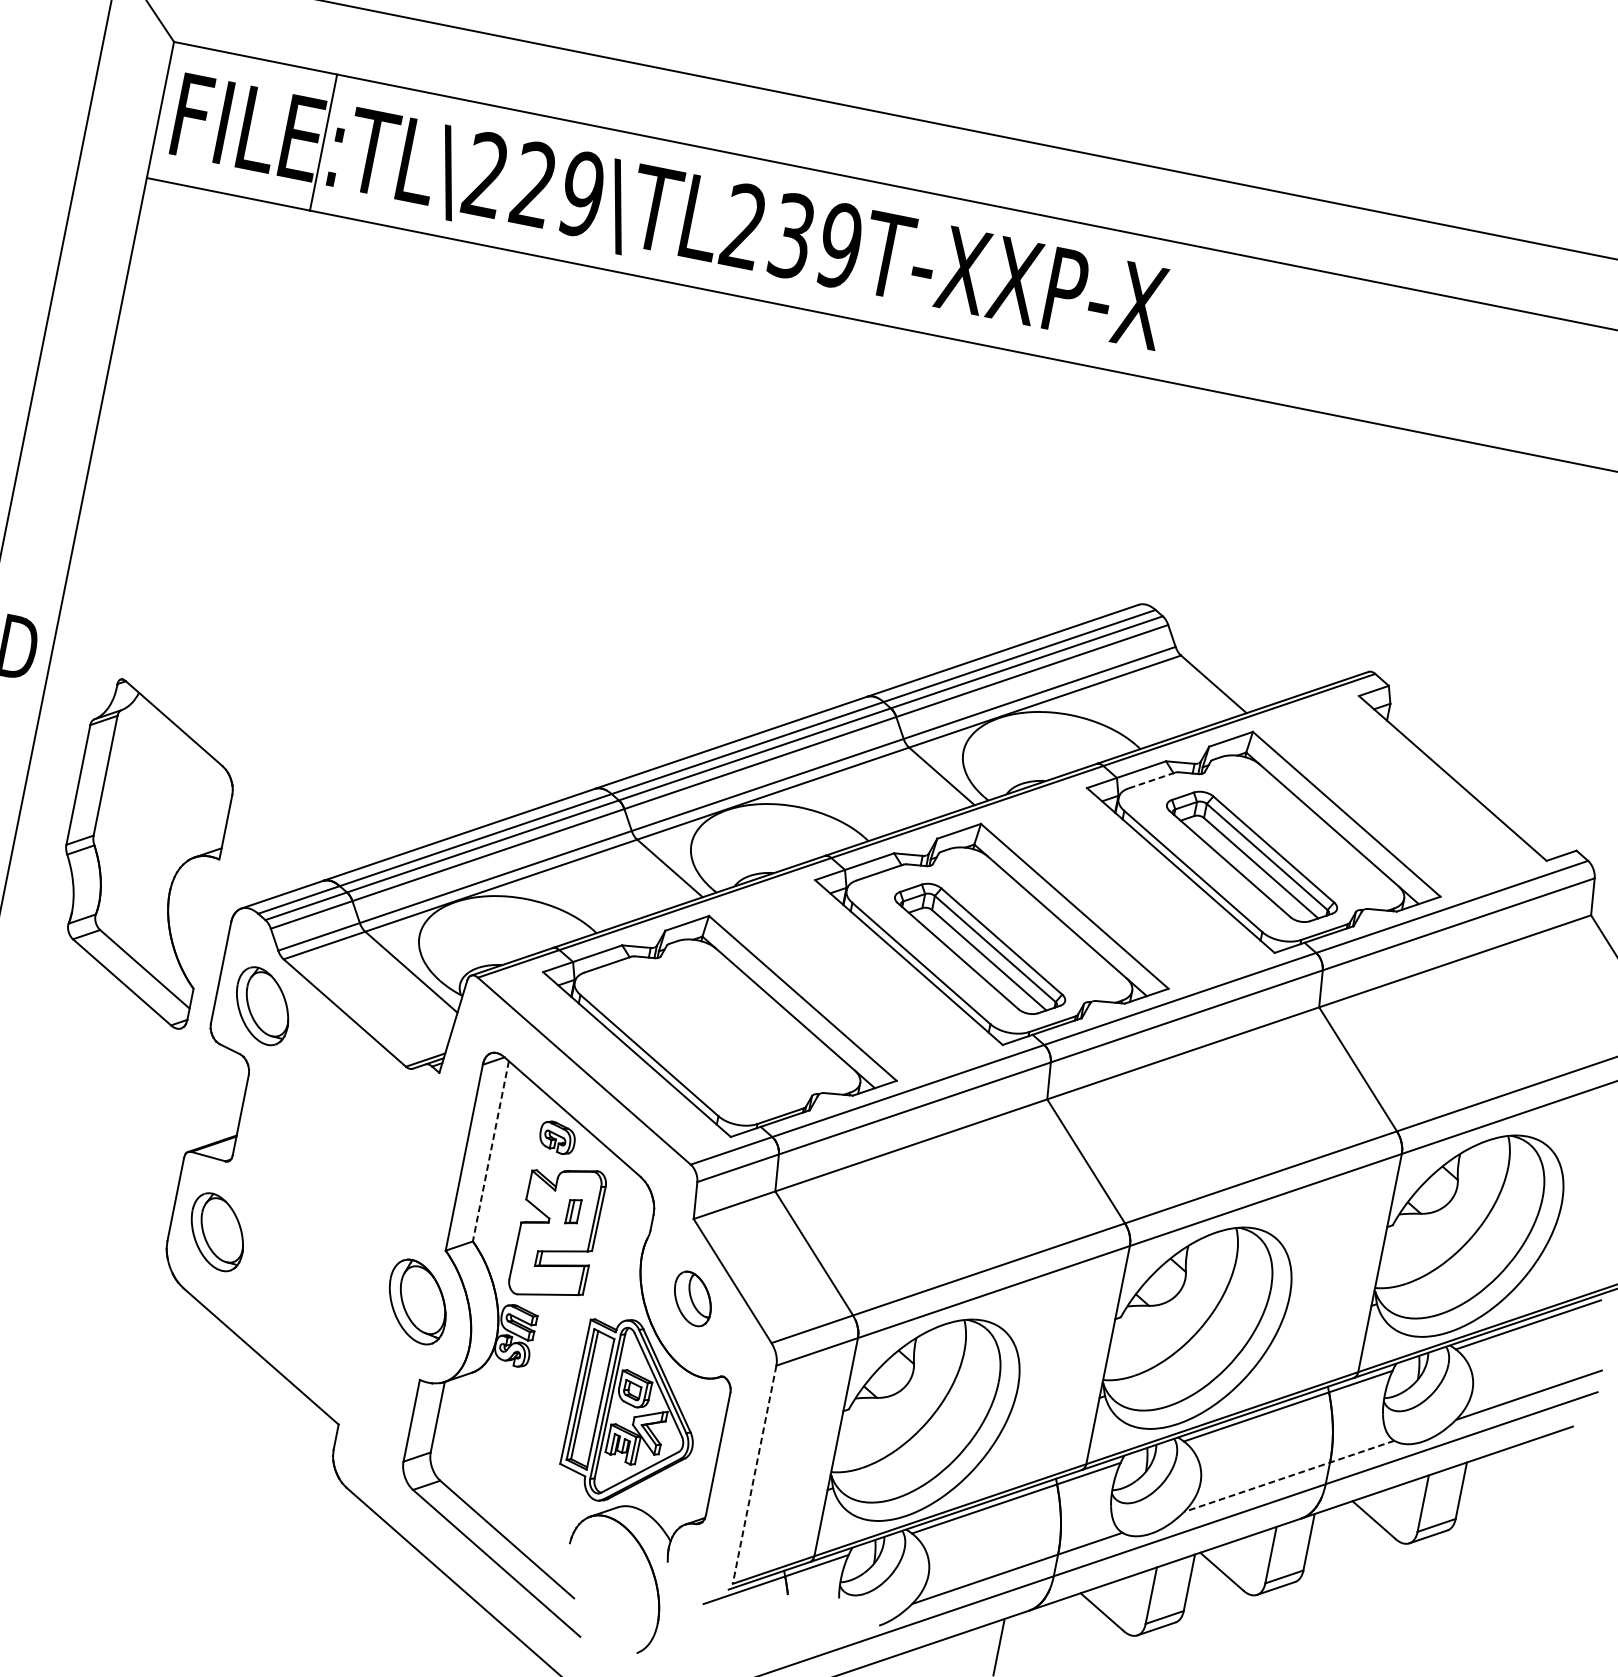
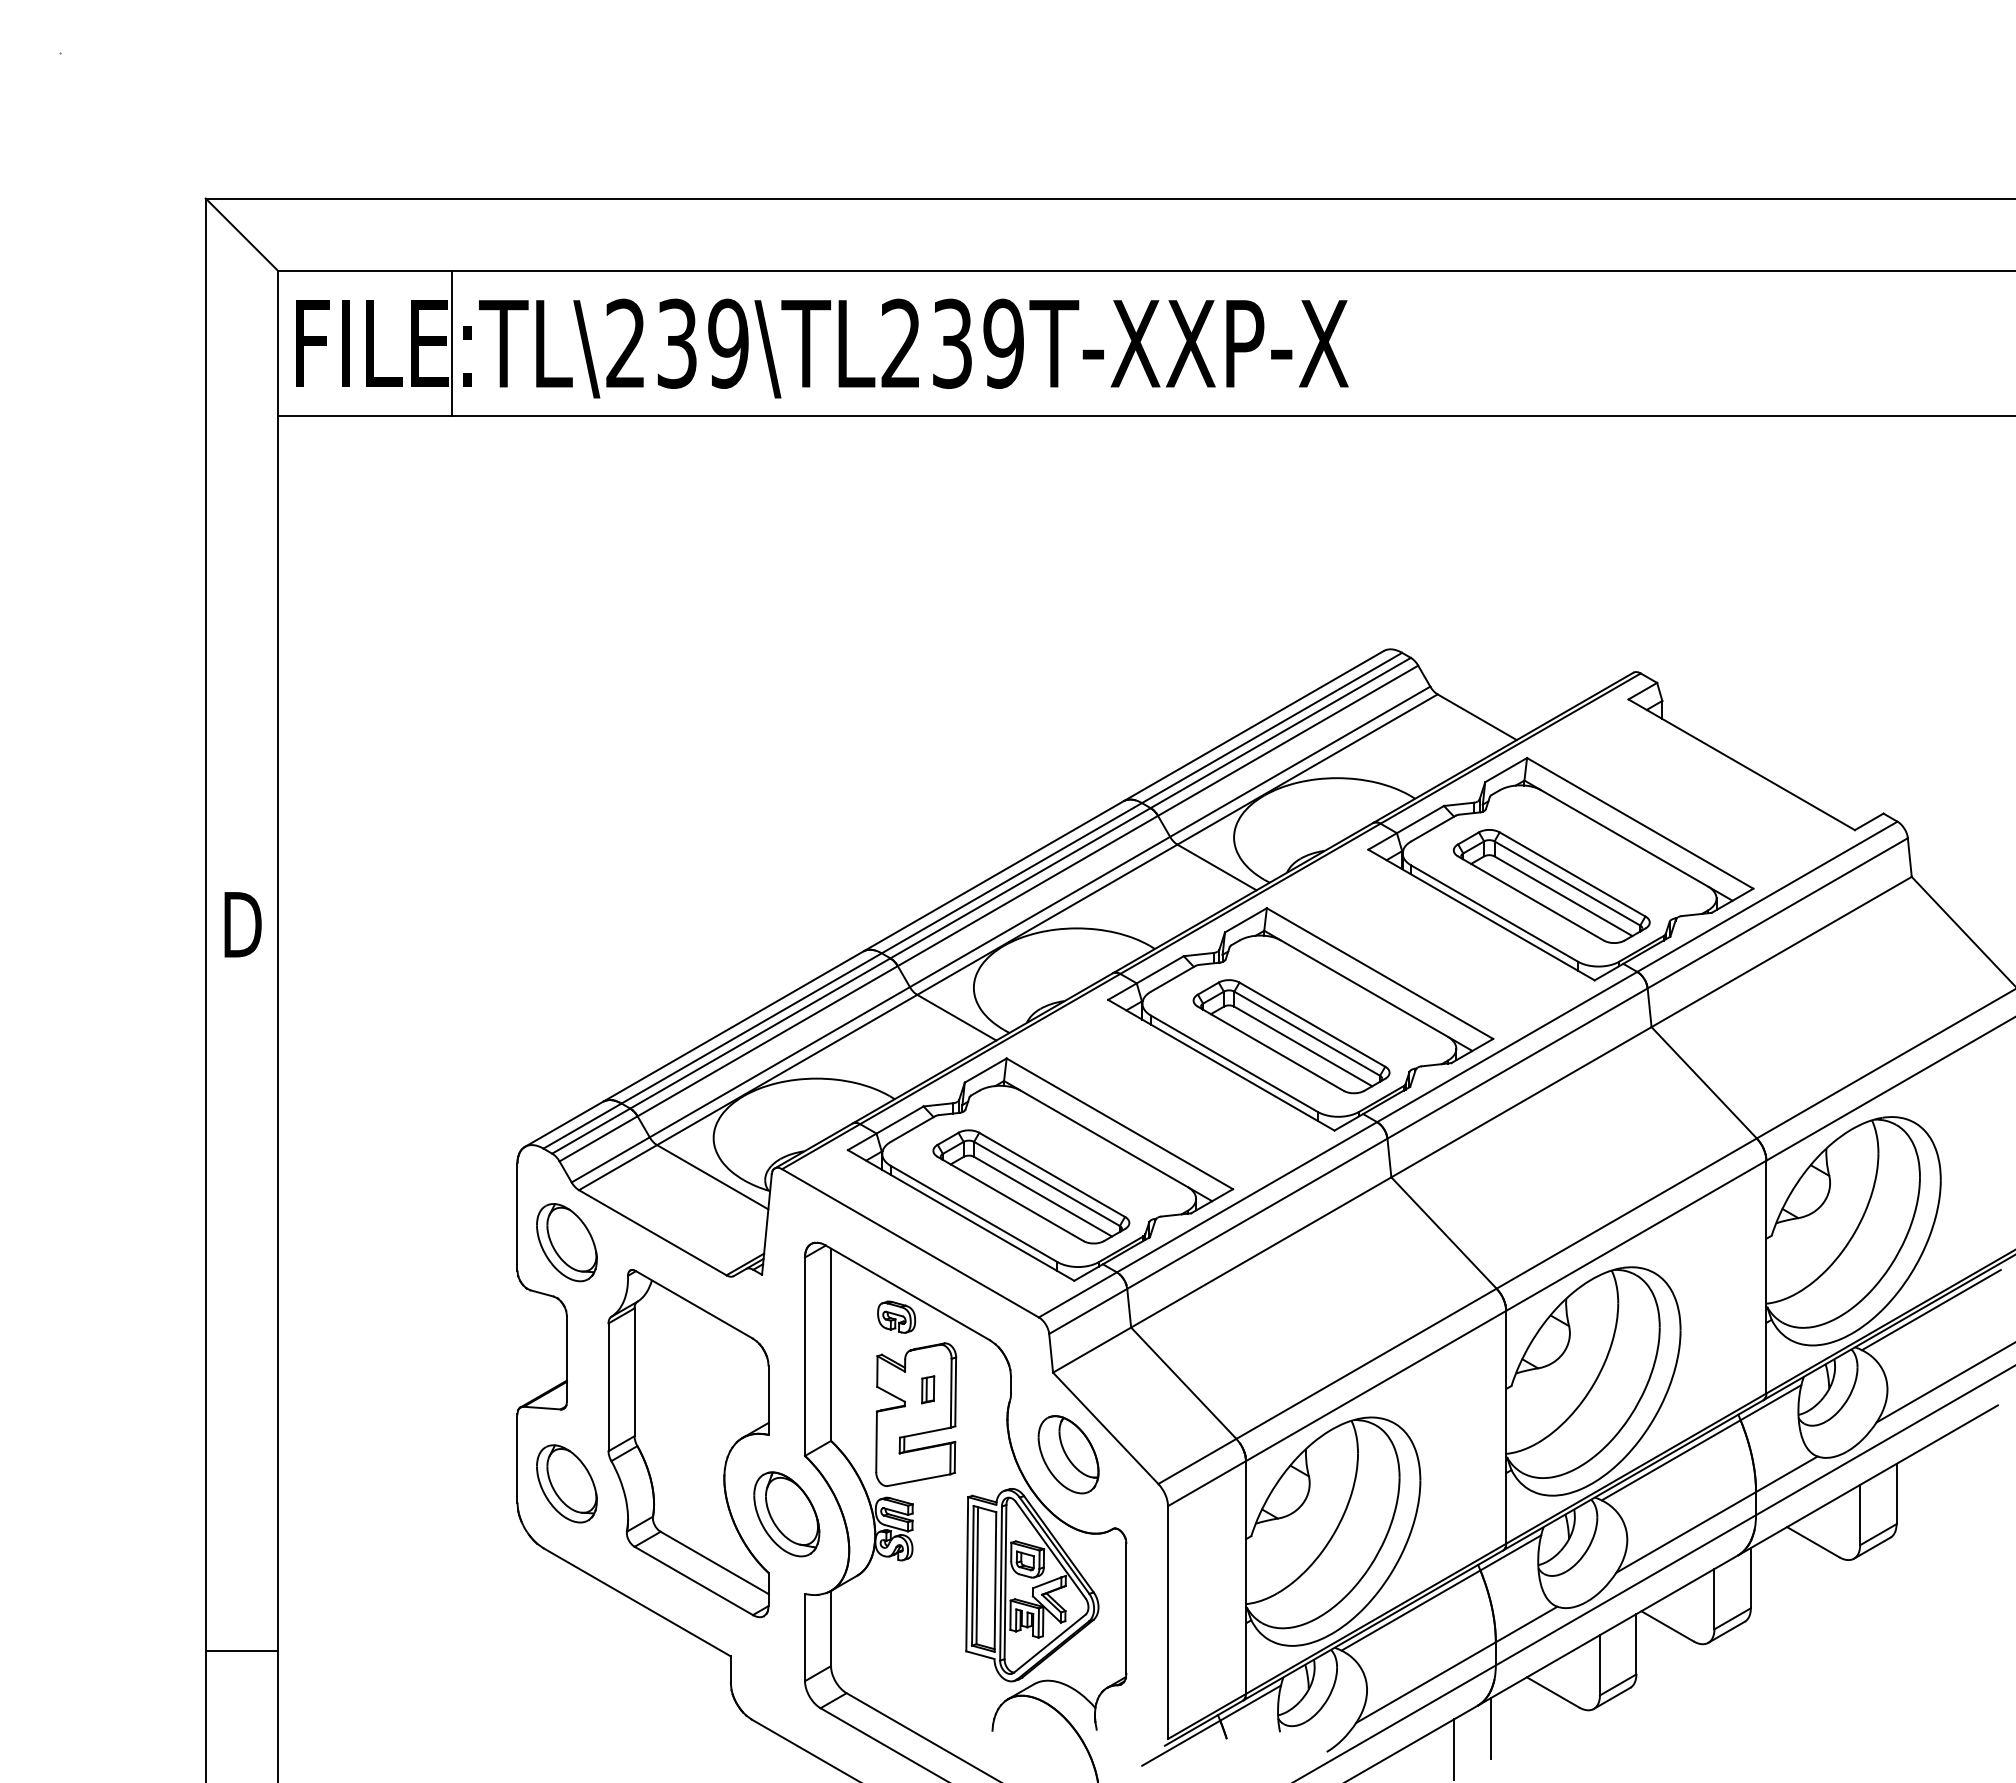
text: (533, 184) -> (676, 343), TL\229\TL239T-XXP-X -> TL\239\TL239T-XXP-X
line: (1152, 780) -> (1433, 828), dashed -> solid
part: (142, 852) -> (688, 1443), moved
part: (708, 1040) -> (1031, 1186), added
line: (491, 1152) -> (831, 1345), dashed -> solid
part: (692, 1298) -> (1068, 1454), size x1.43
line: (753, 1475) -> (1167, 1623), dashed -> solid
line: (1288, 1476) -> (1716, 1514), dashed -> solid
line: (1036, 1634) -> (1490, 1728), added

